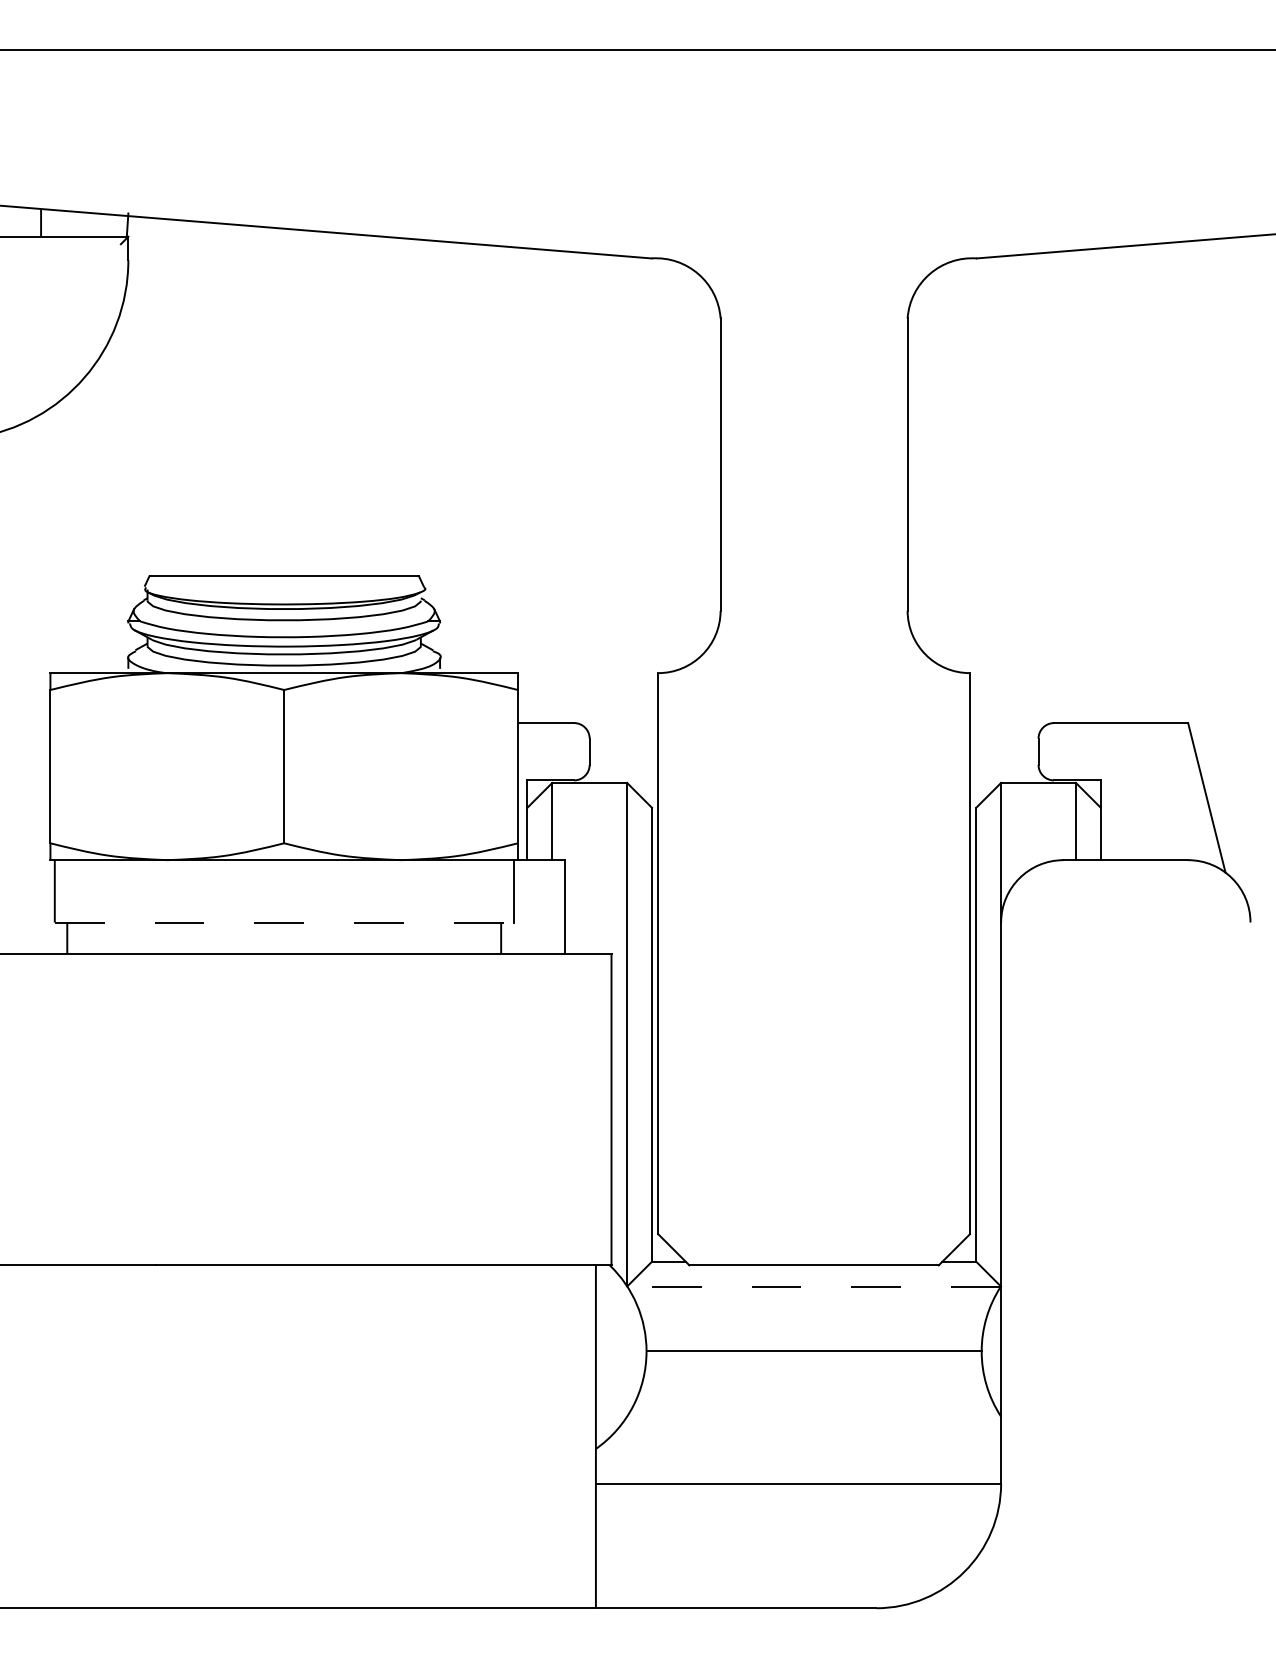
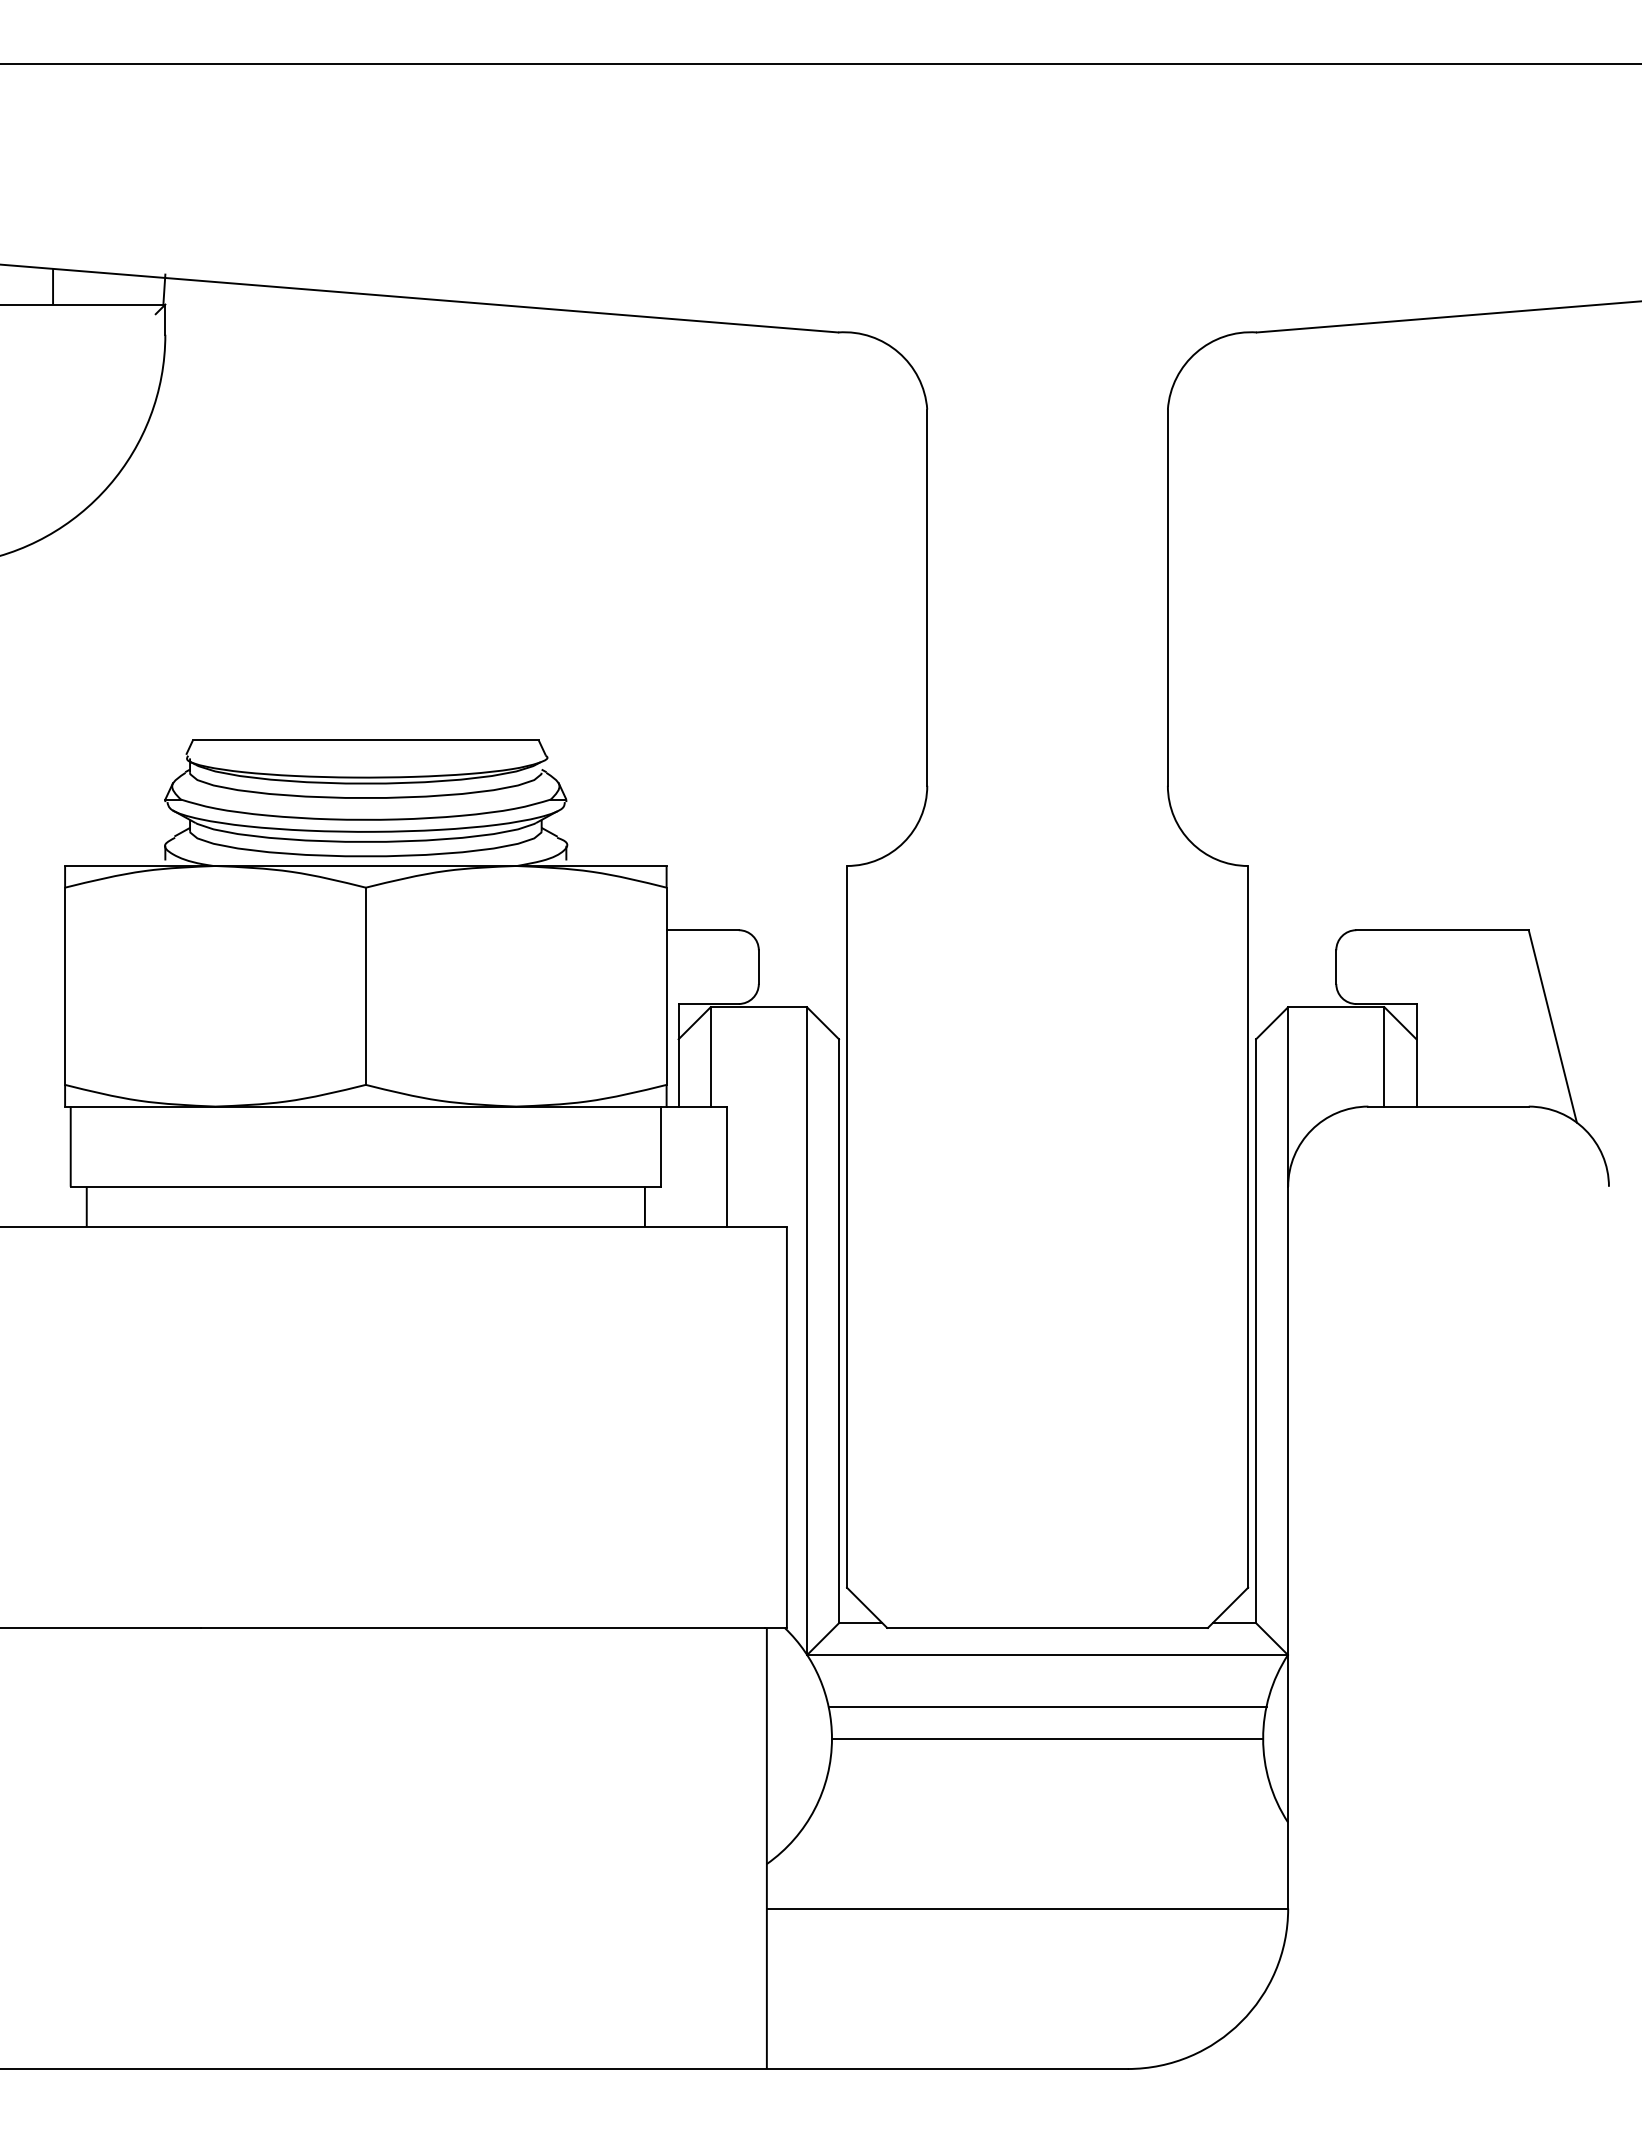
line: (284, 922) -> (366, 1186), dashed -> solid
line: (814, 1286) -> (1047, 1655), dashed -> solid
line: (814, 1326) -> (1047, 1706), added

